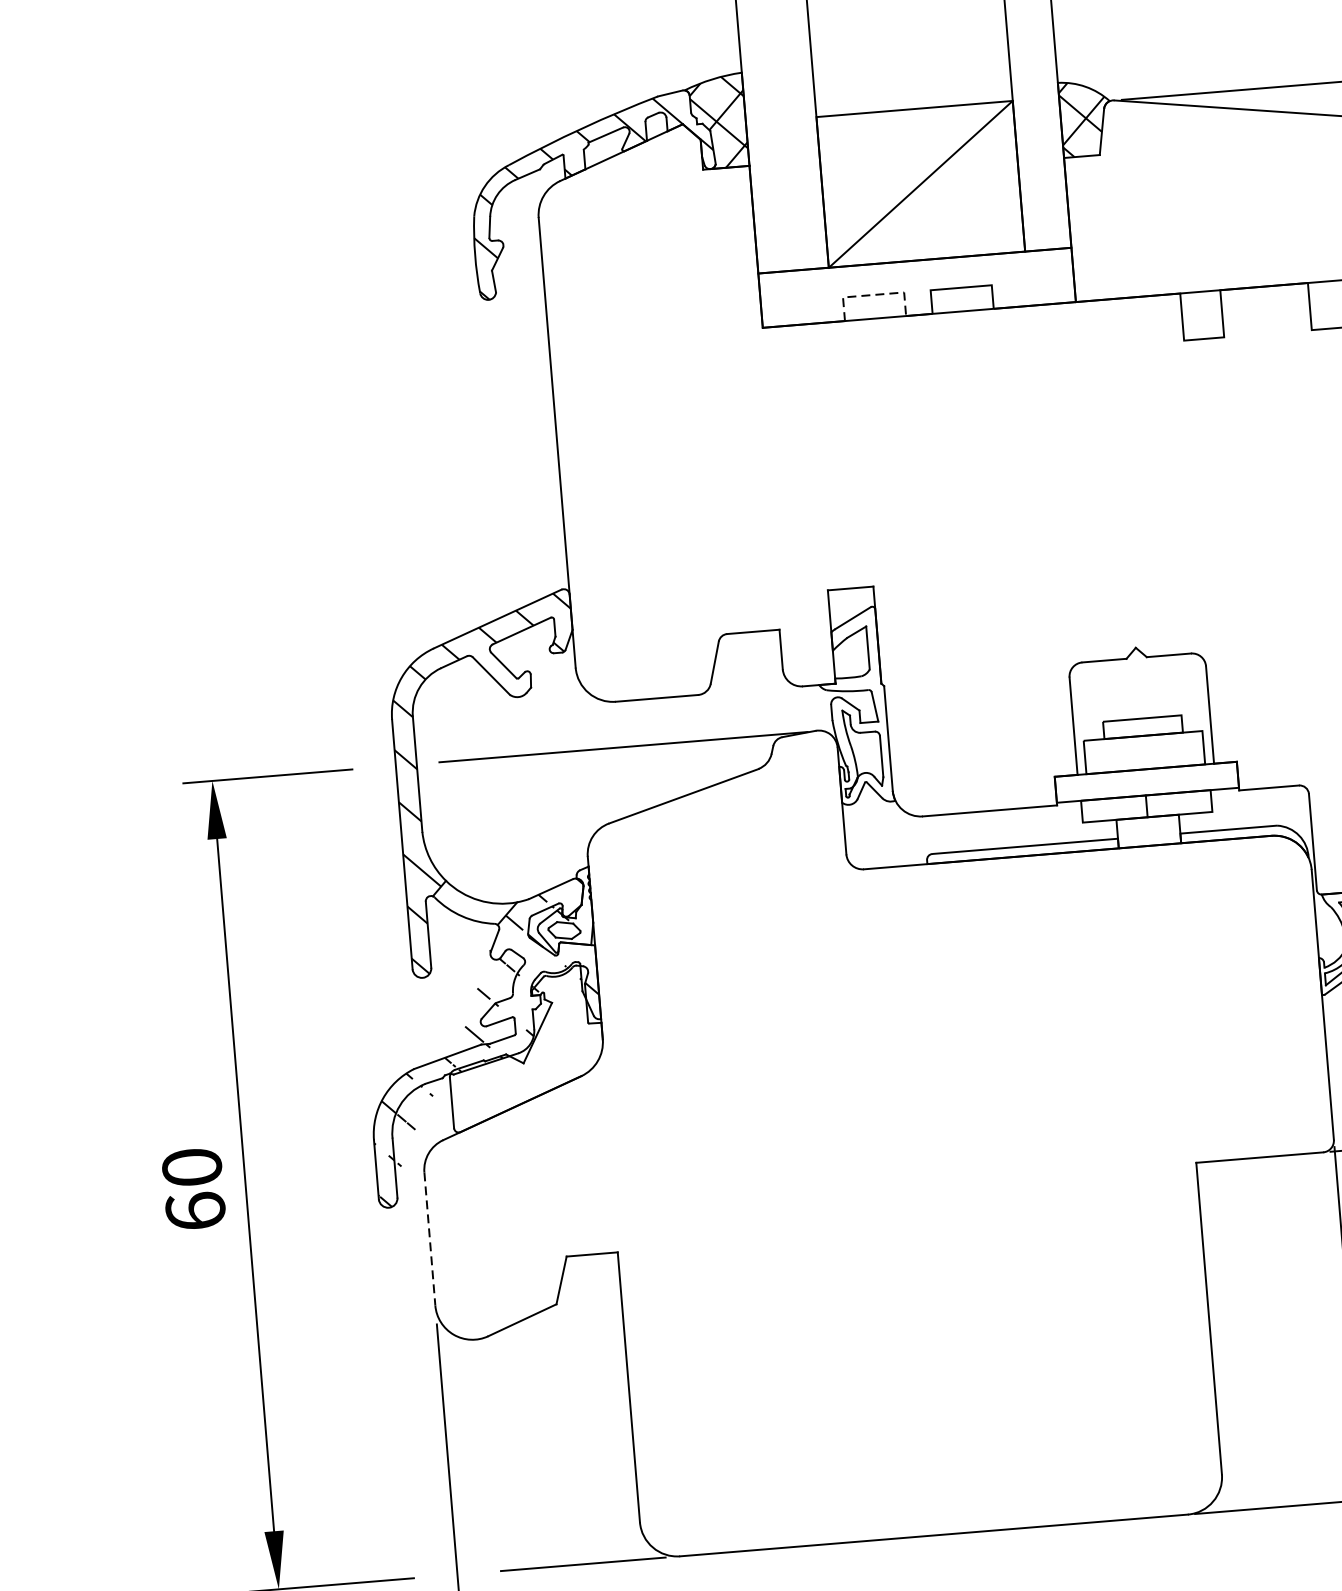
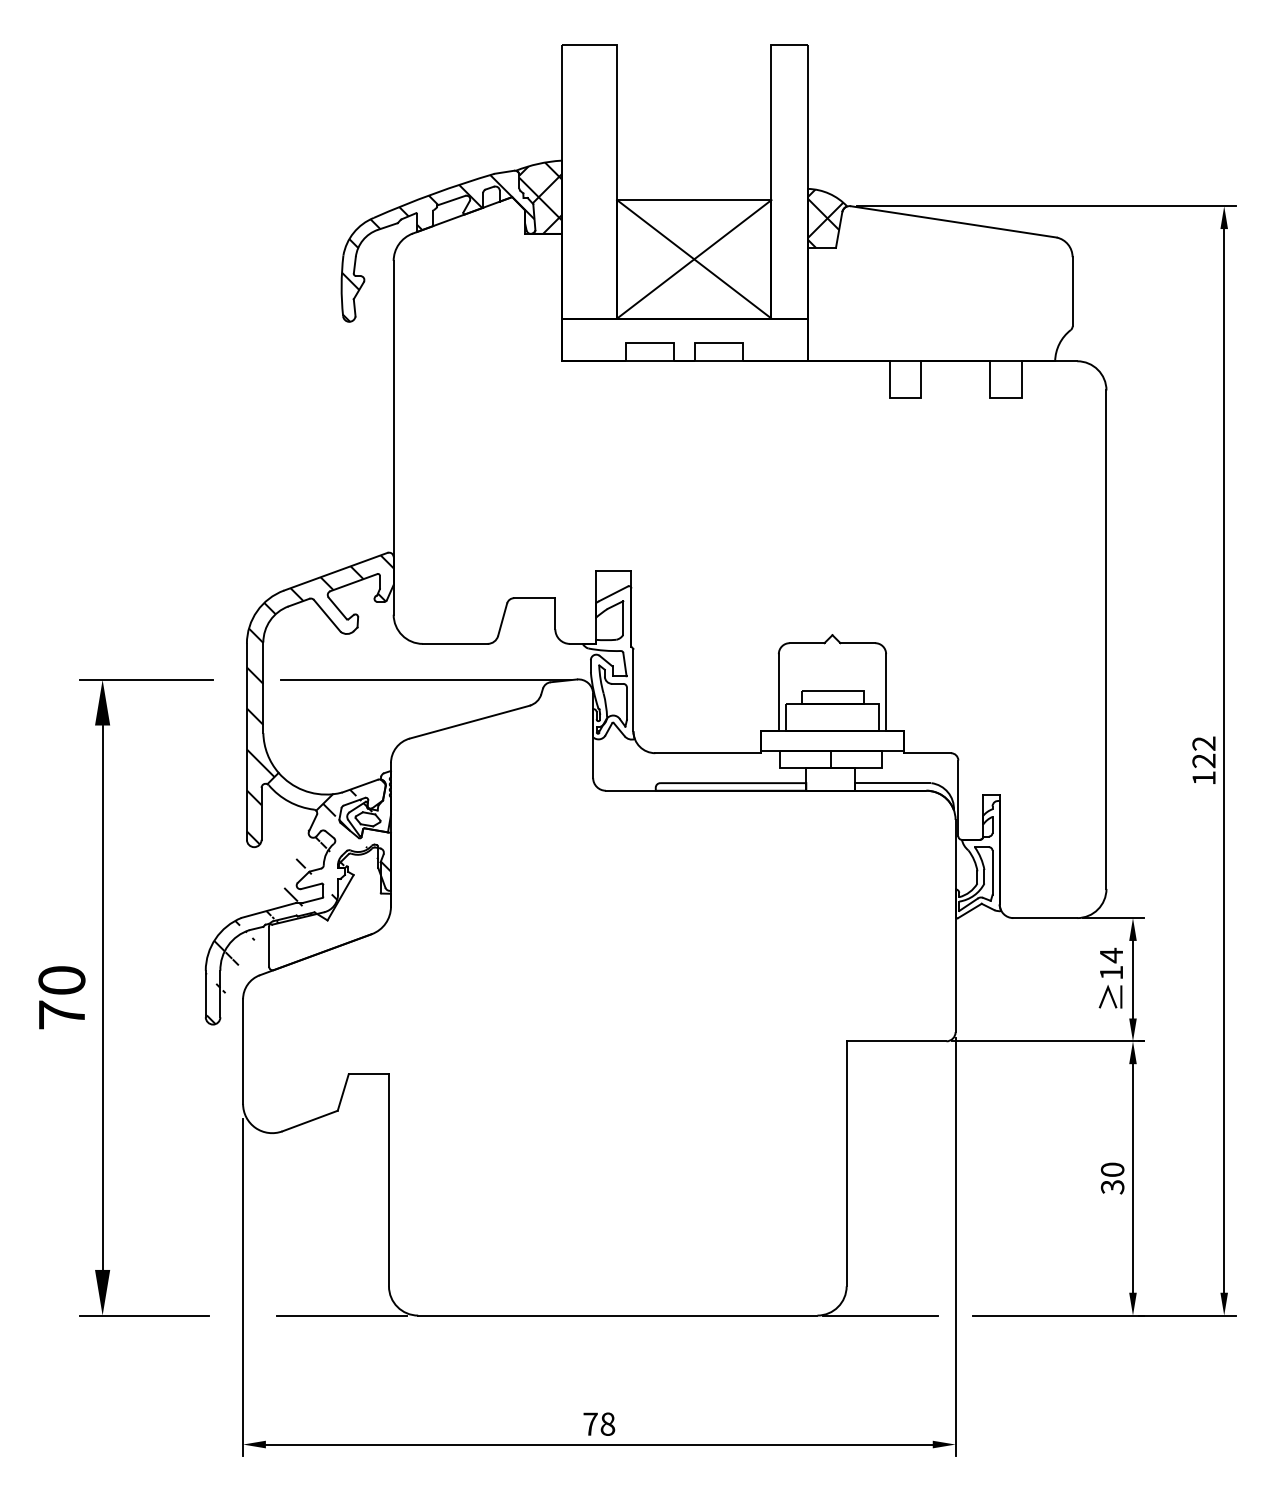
line: (921, 184) -> (694, 259), added
line: (873, 294) -> (650, 342), dashed -> solid
text: (195, 1210) -> (61, 1014), 60 -> 70
line: (430, 1240) -> (243, 1052), dashed -> solid

